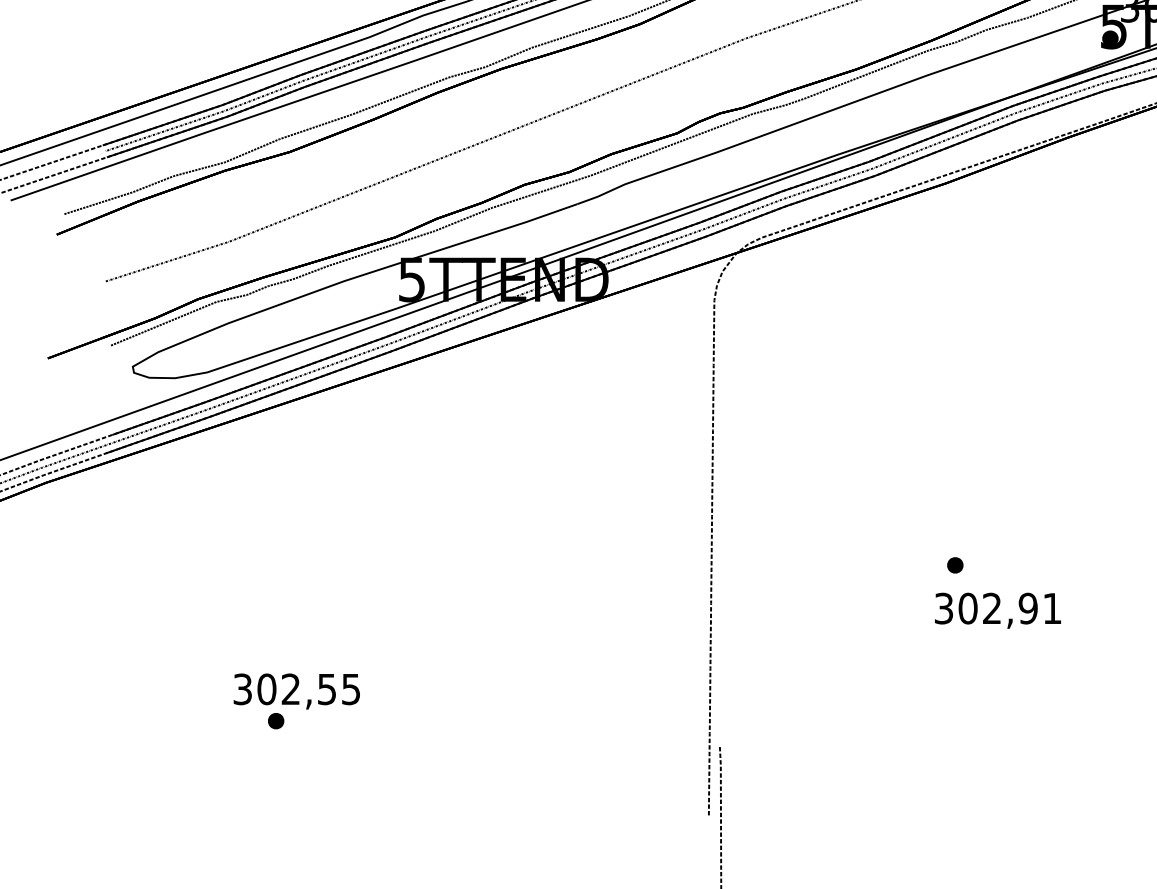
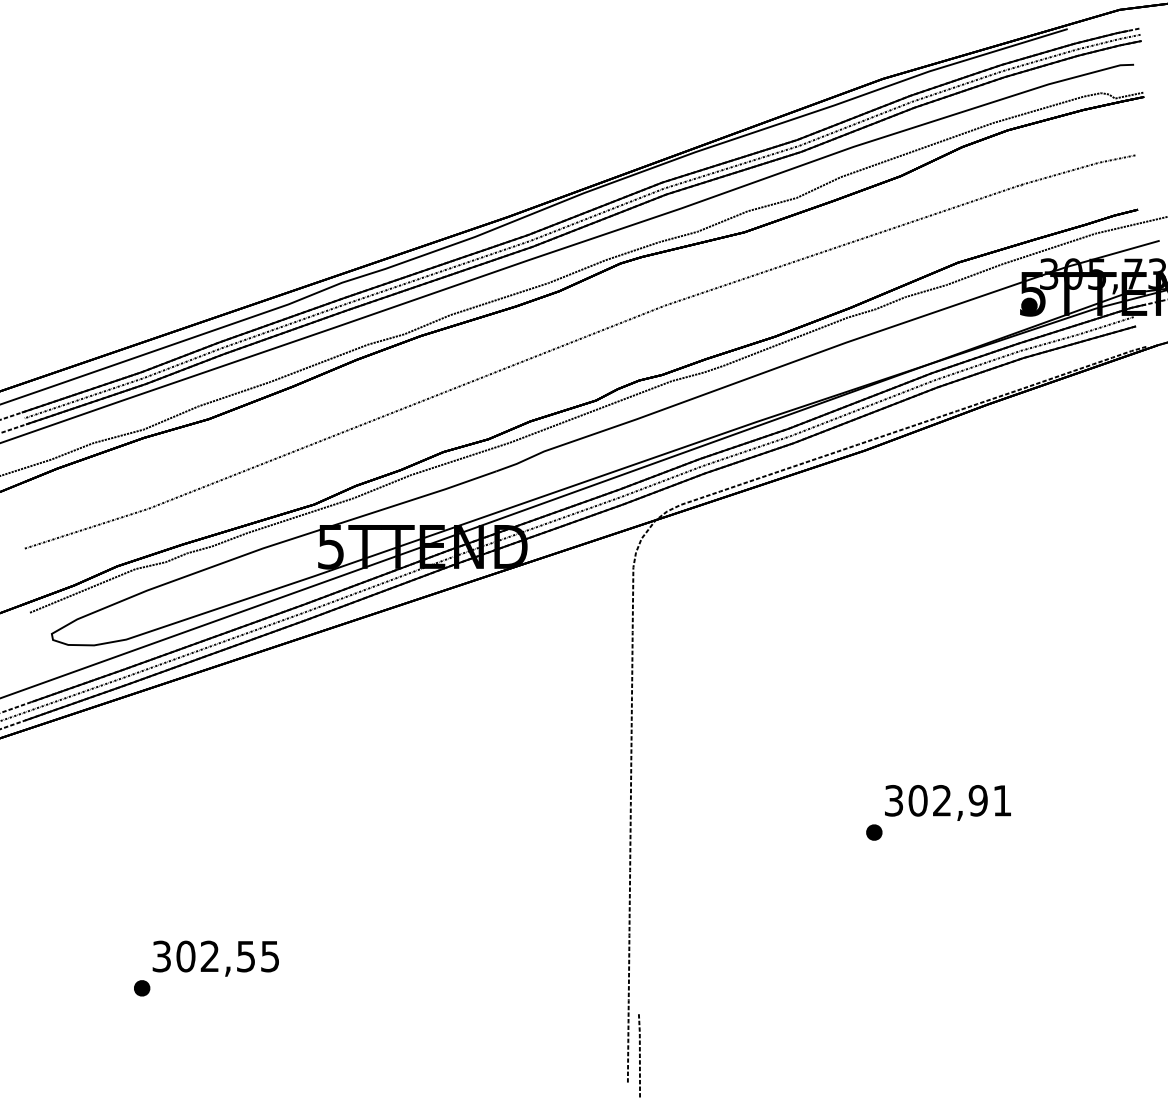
text: (997, 610) -> (947, 802), moved
part: (276, 721) -> (142, 988), moved

